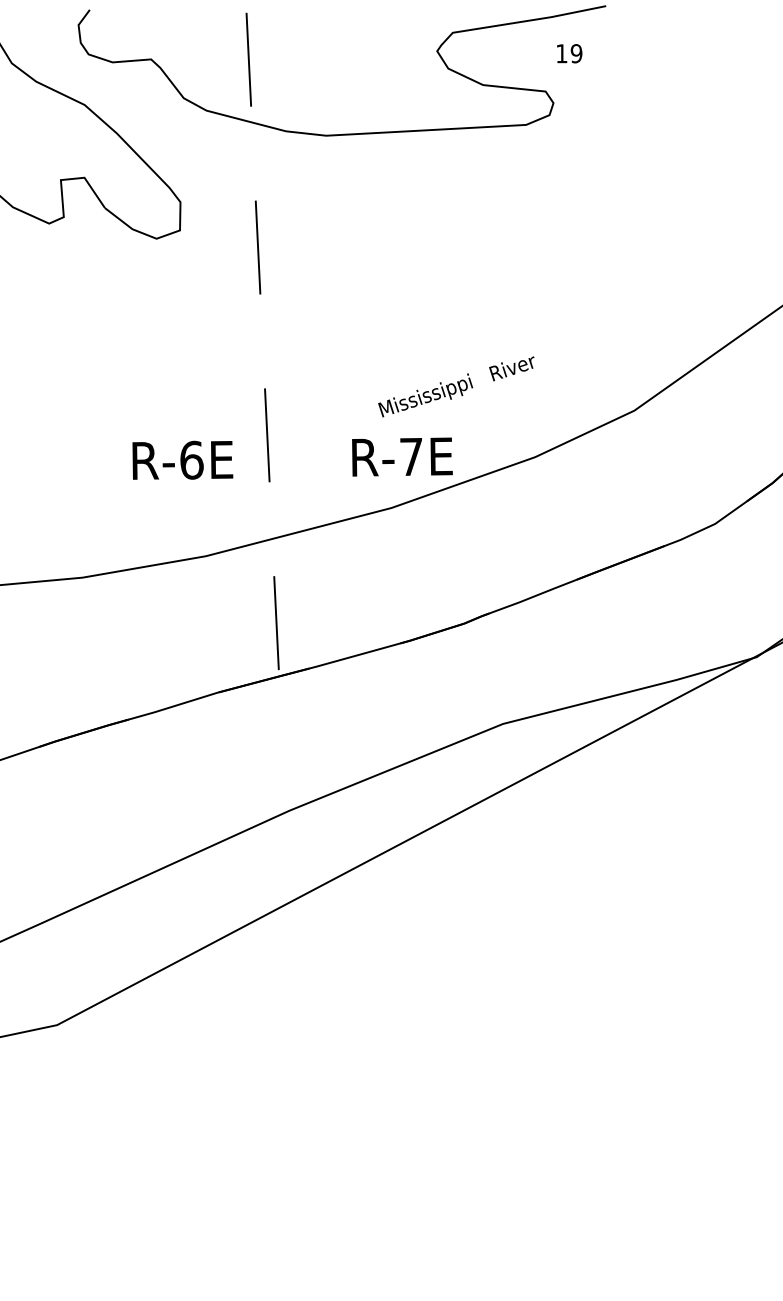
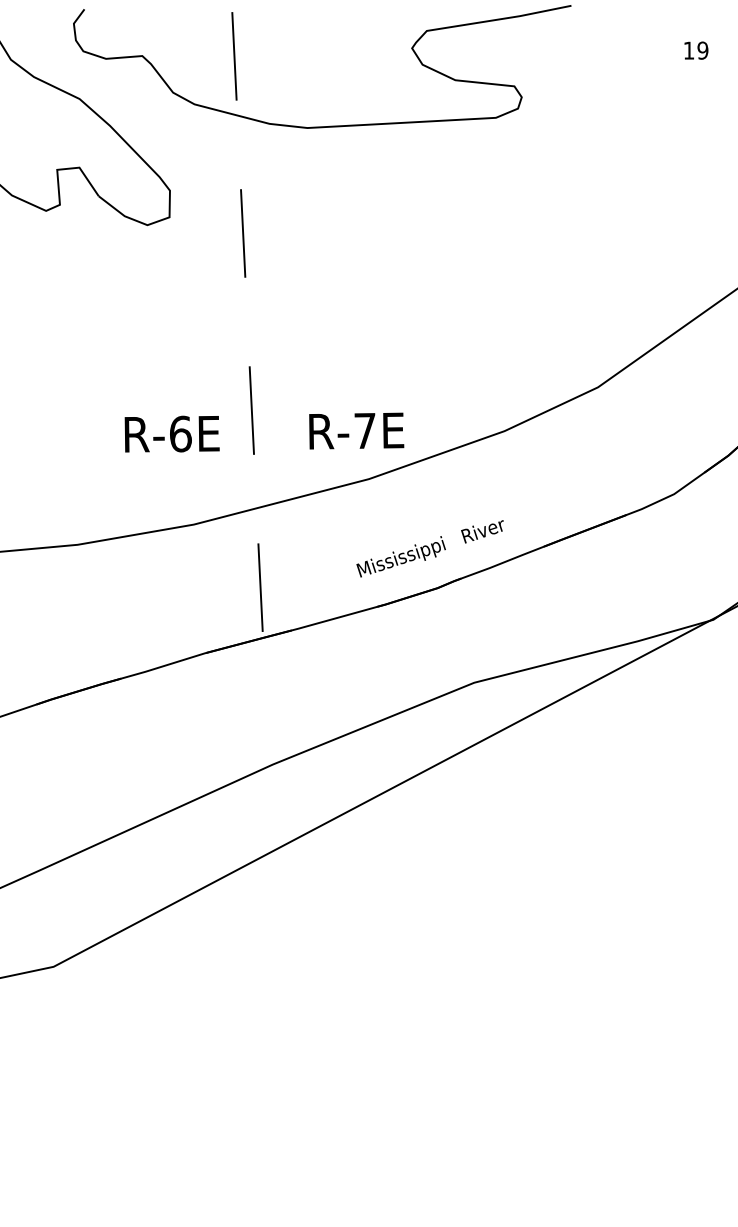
text: (569, 53) -> (696, 50), moved
text: (456, 386) -> (430, 548), moved
text: (402, 456) -> (356, 430), moved

